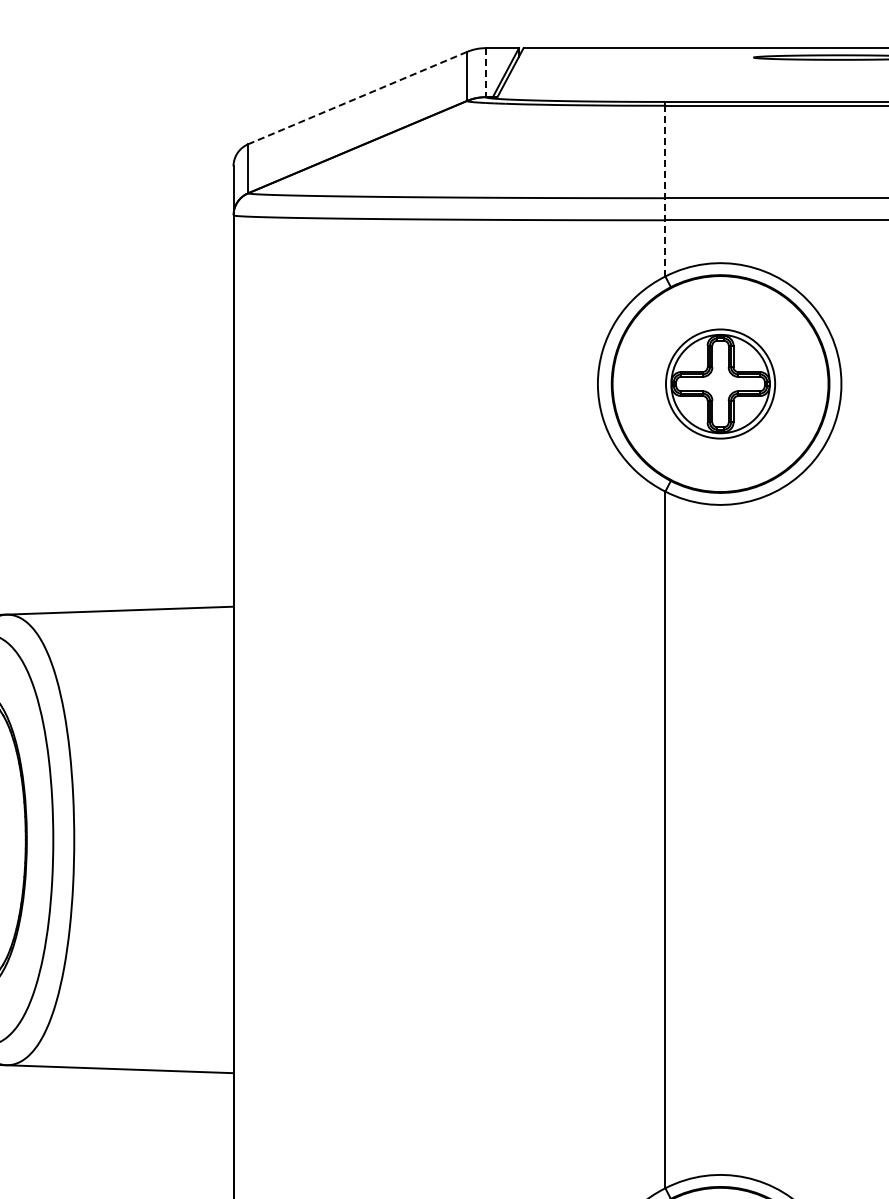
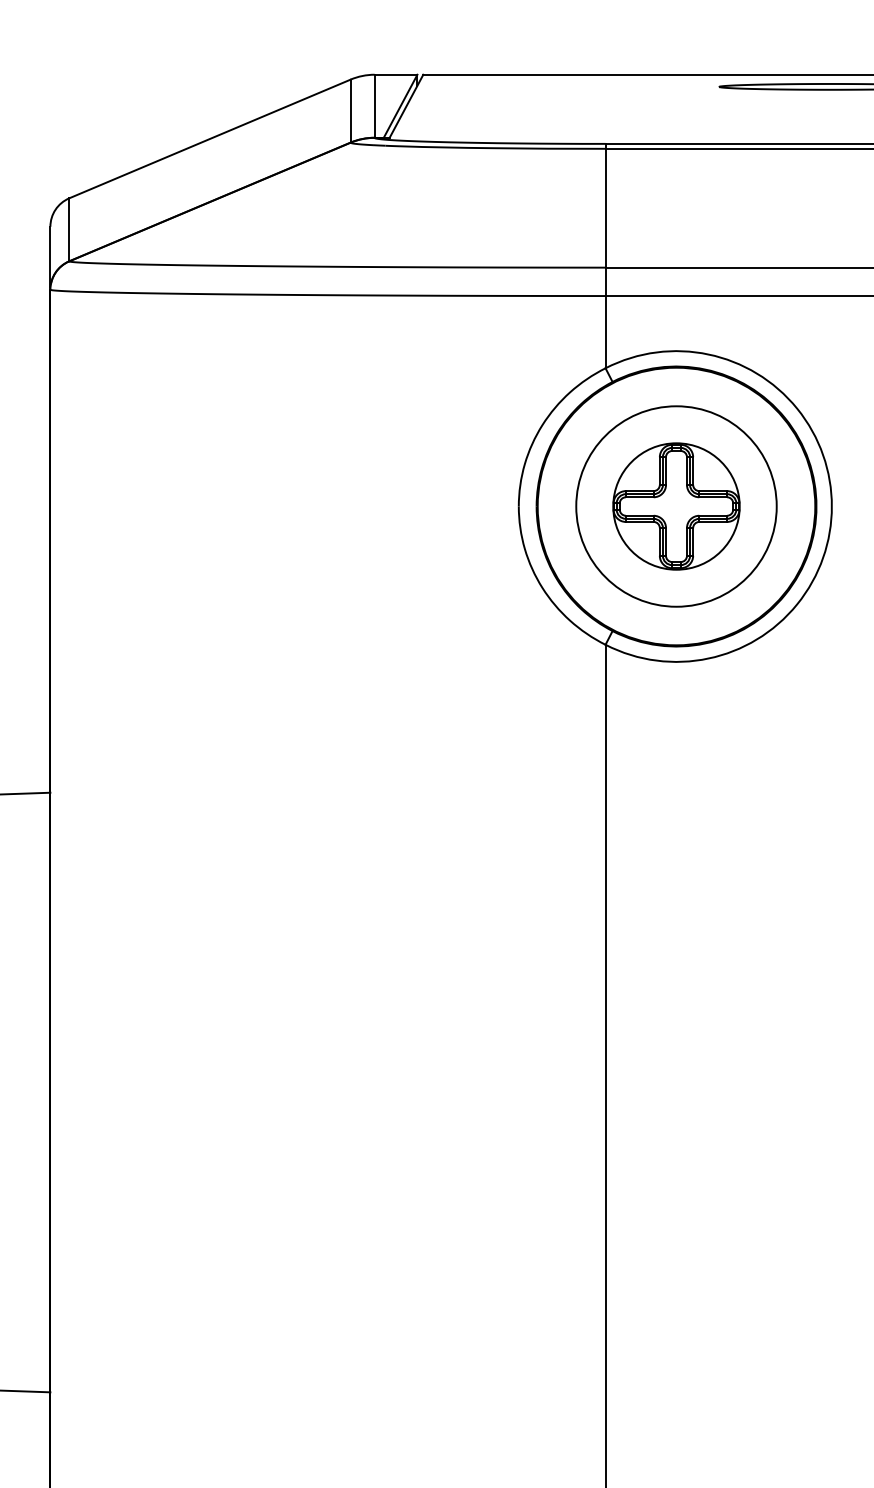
line: (485, 72) -> (374, 106), dashed -> solid
line: (357, 98) -> (209, 139), dashed -> solid
line: (665, 190) -> (605, 257), dashed -> solid
circle: (720, 384) -> (676, 507), size x1.43

